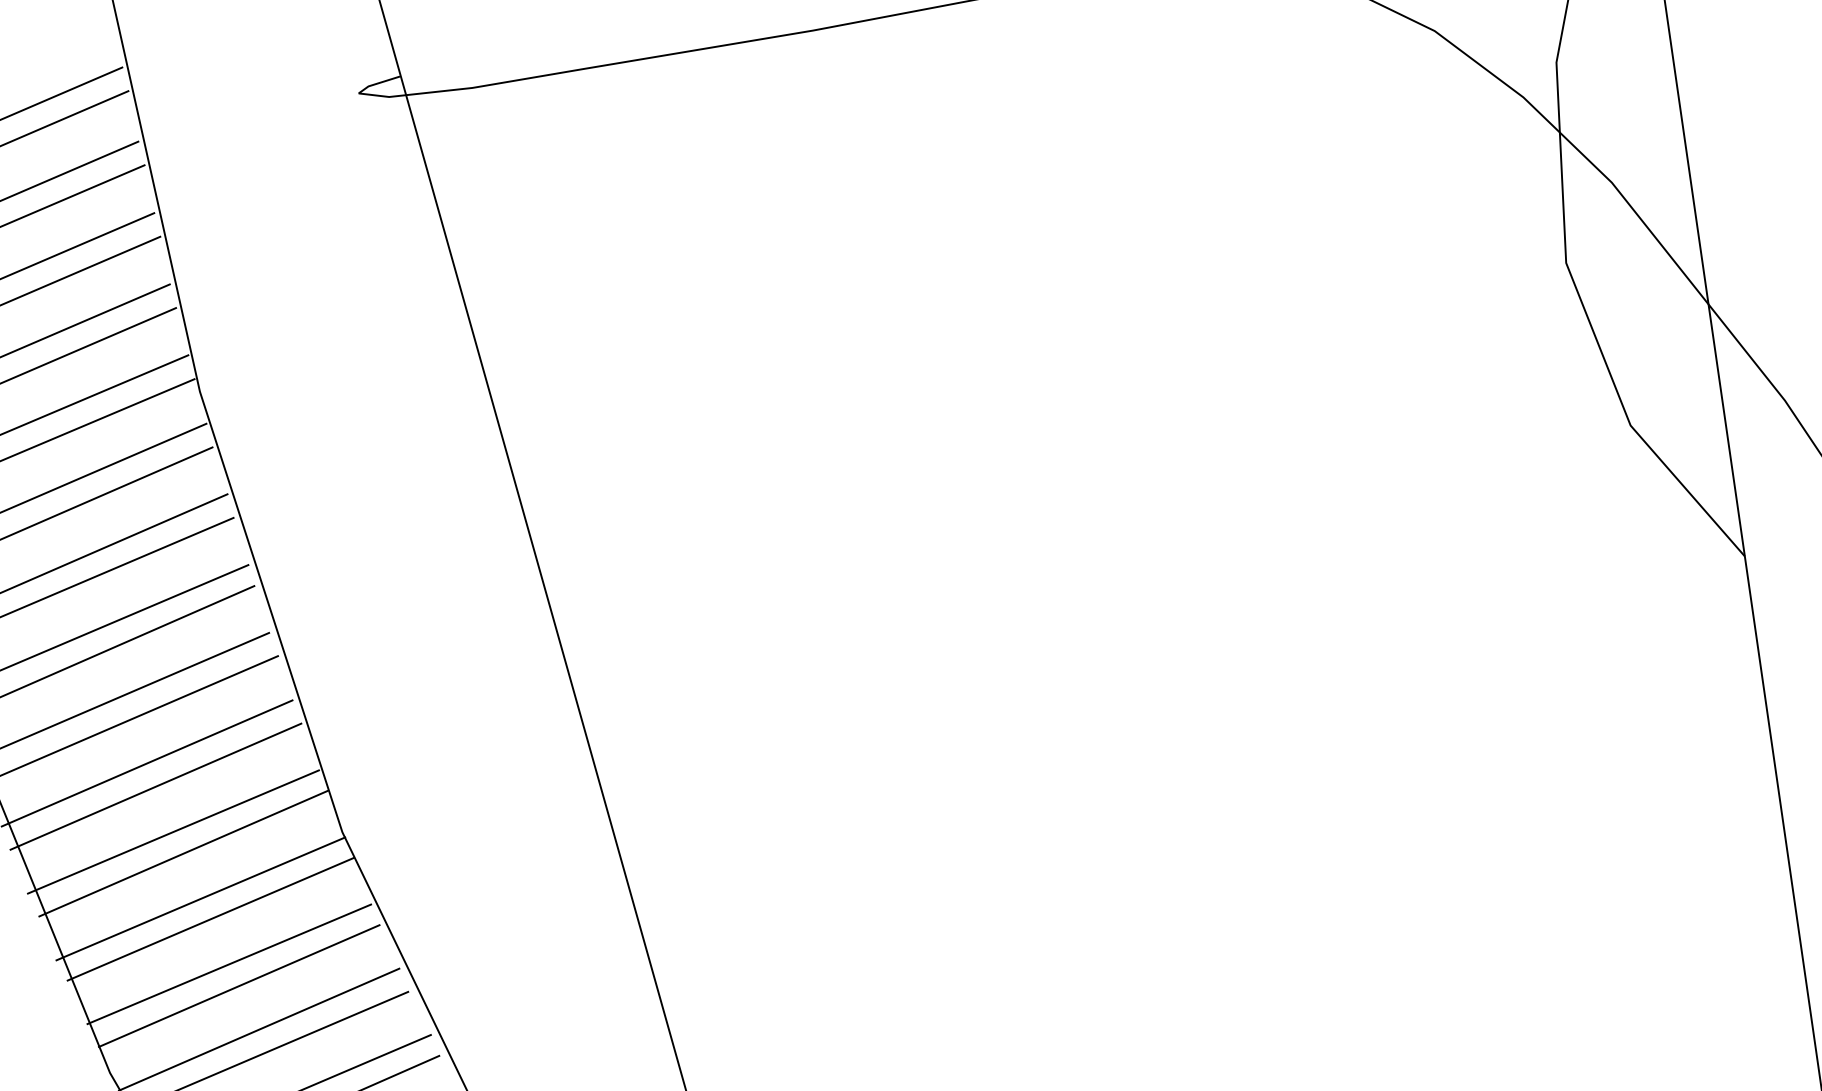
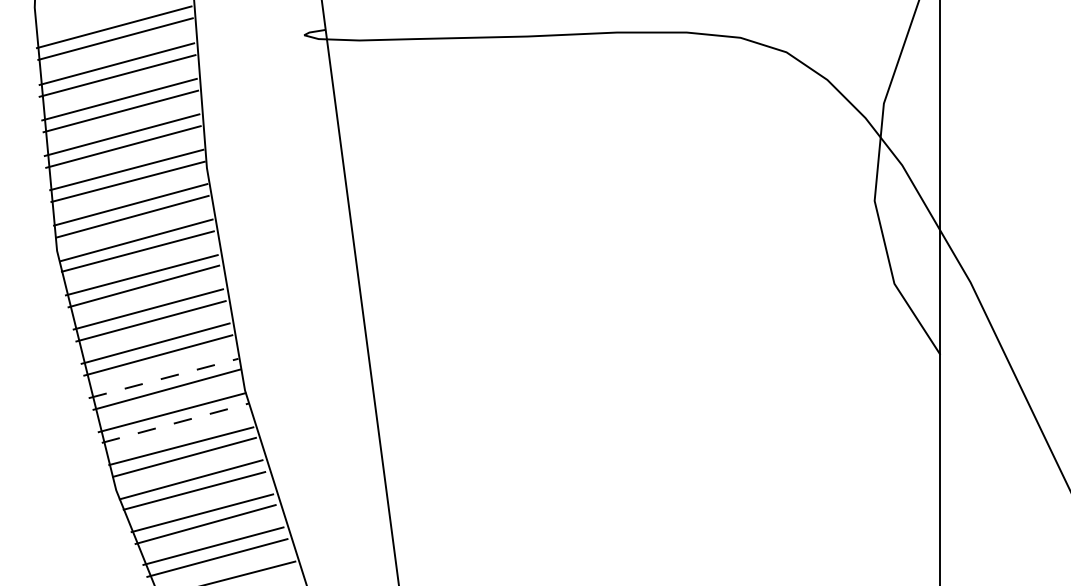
line: (175, 831) -> (164, 378), solid -> dashed
line: (210, 919) -> (175, 423), solid -> dashed

